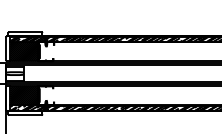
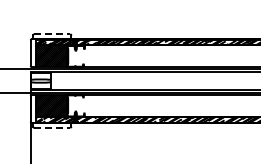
line: (25, 32) -> (52, 34), solid -> dashed
line: (25, 115) -> (52, 127), solid -> dashed

